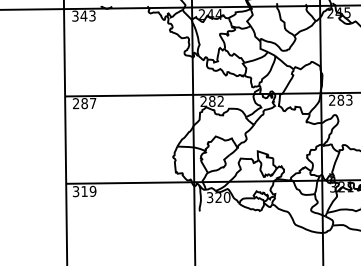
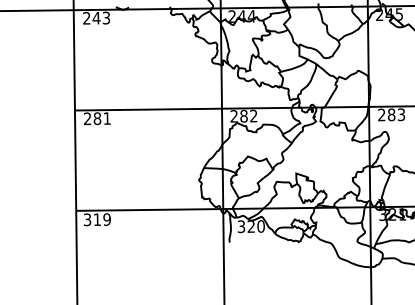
text: (75, 16) -> (86, 18), 343 -> 243
text: (93, 103) -> (107, 118), 287 -> 281

